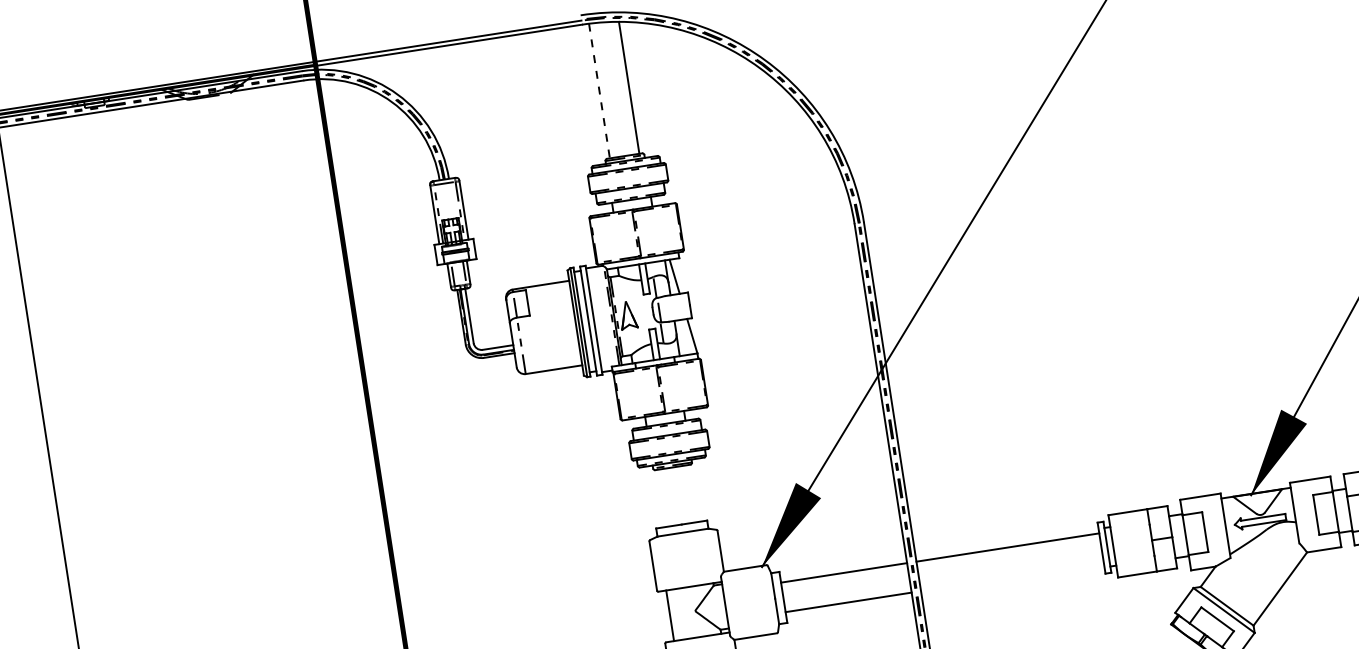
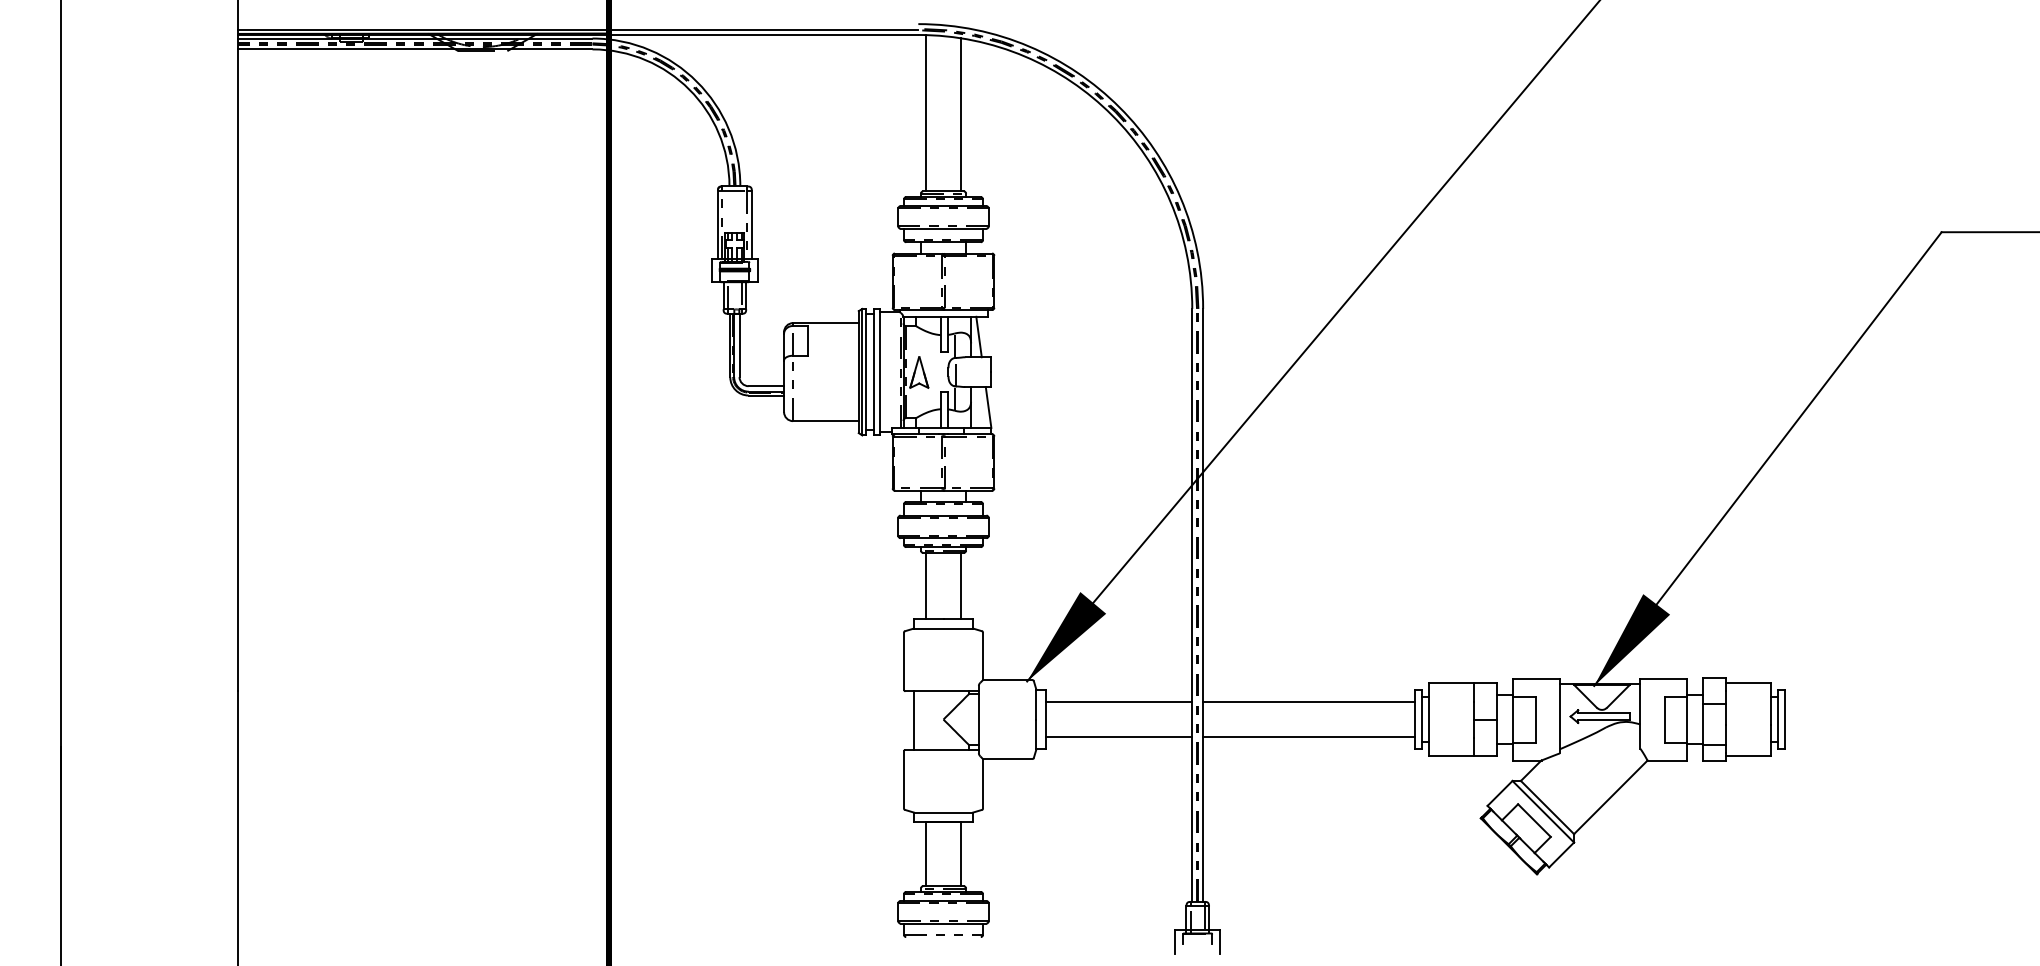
line: (599, 91) -> (926, 113), dashed -> solid
line: (691, 493) -> (960, 585), added
line: (662, 497) -> (926, 585), added
line: (1012, 576) -> (1309, 736), added

